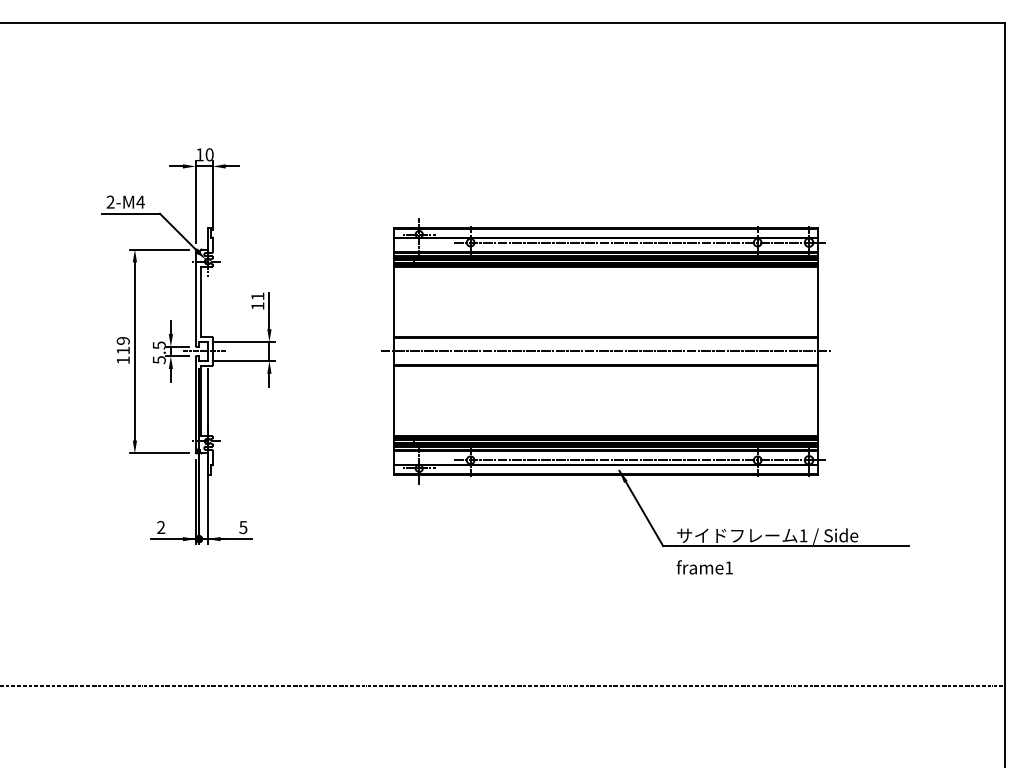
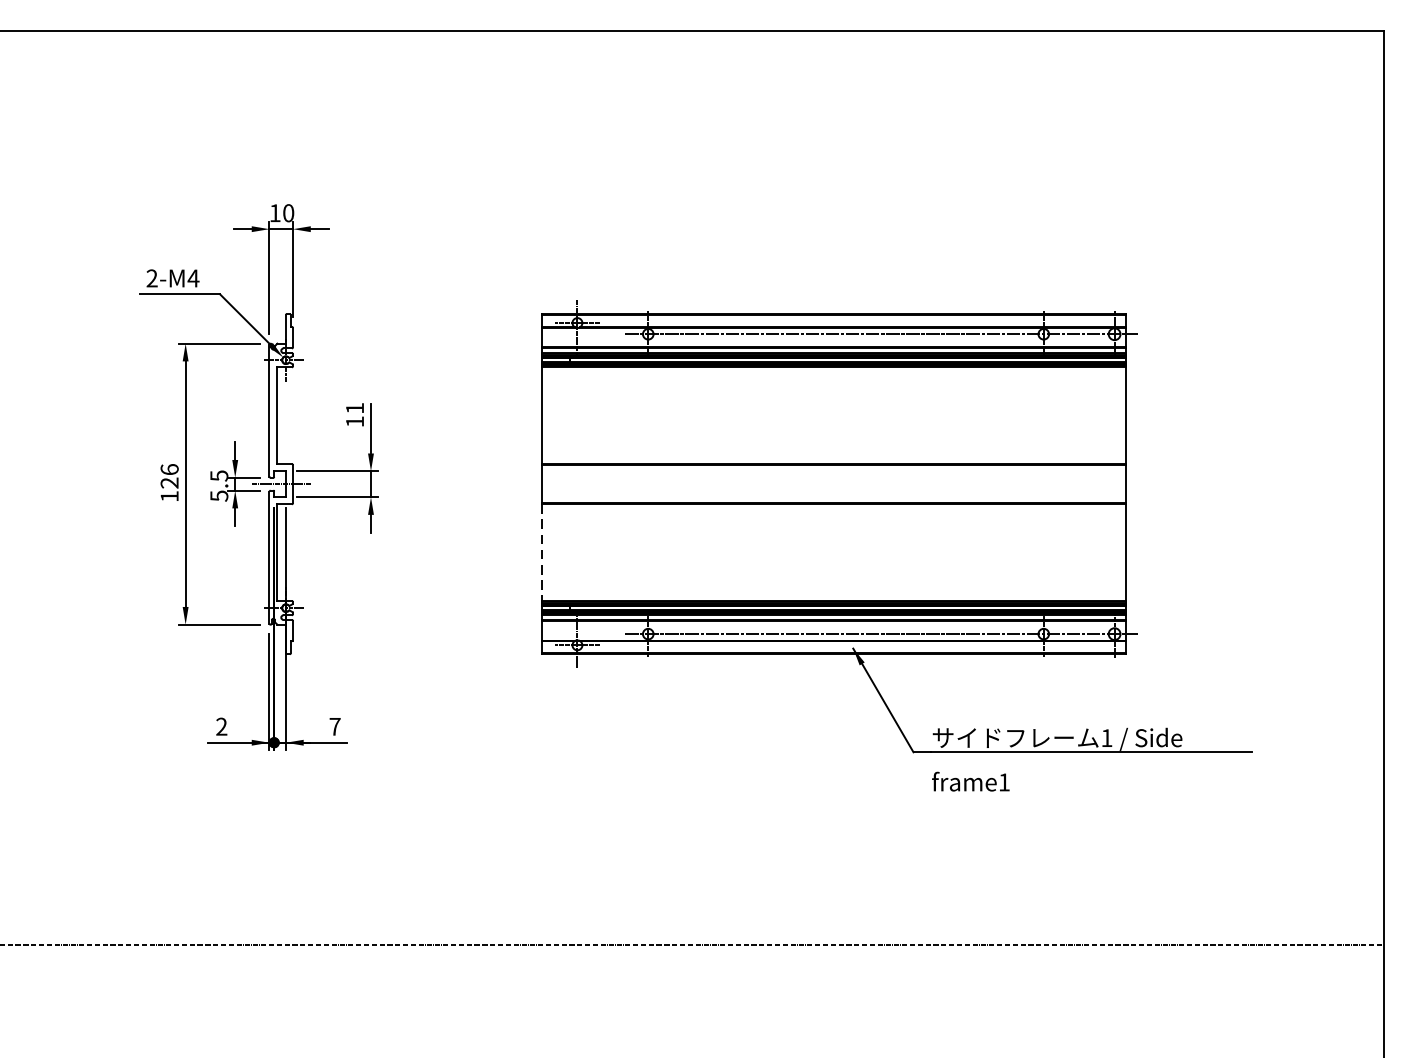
text: (122, 345) -> (168, 475), 119 -> 126
line: (605, 351) -> (834, 484), removed
line: (393, 401) -> (541, 553), solid -> dashed
text: (243, 527) -> (335, 726), 5 -> 7

